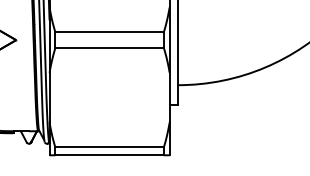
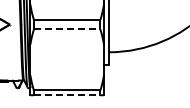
line: (110, 48) -> (67, 29), solid -> dashed
line: (110, 155) -> (67, 95), solid -> dashed

